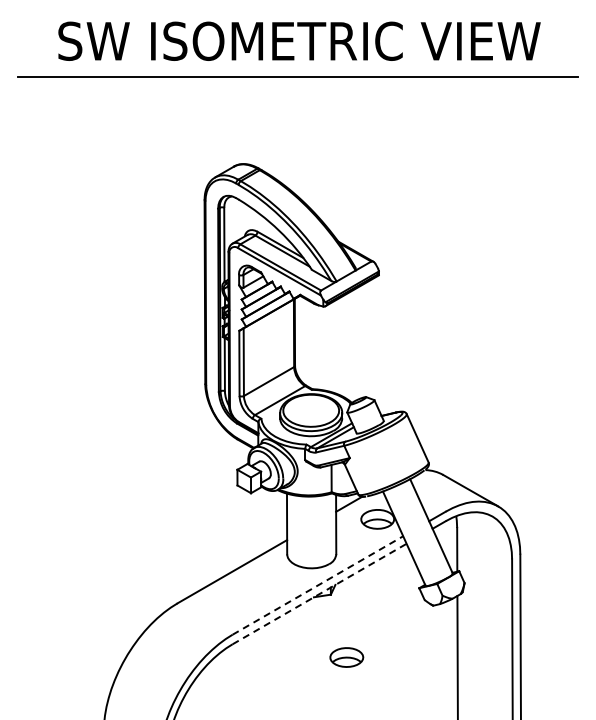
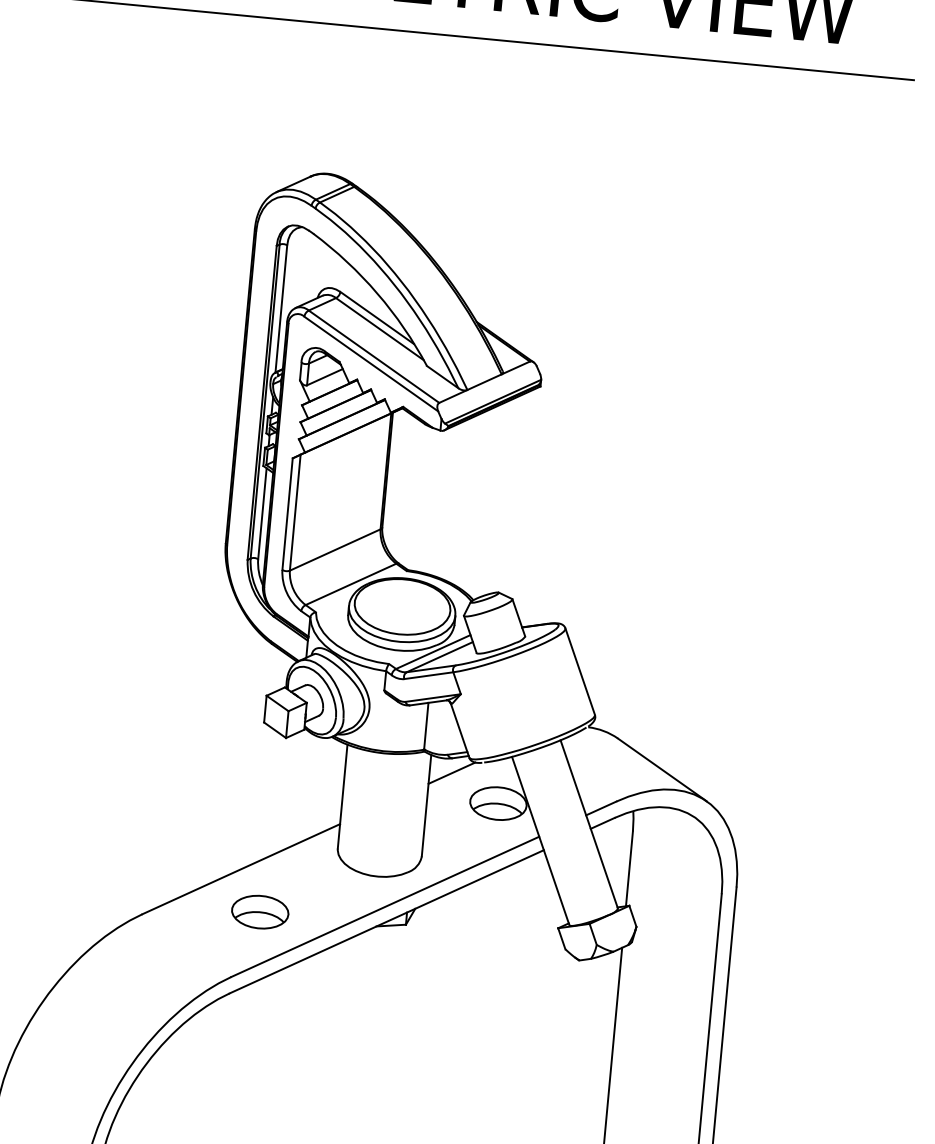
line: (318, 585) -> (386, 906), dashed -> solid
line: (320, 593) -> (388, 921), dashed -> solid
part: (346, 657) -> (259, 912), moved

